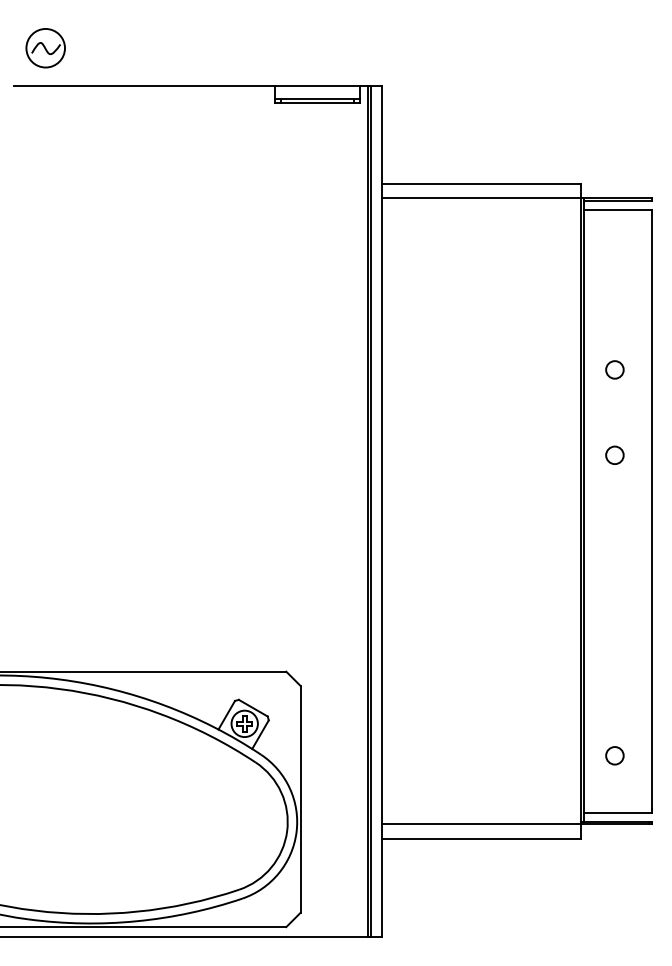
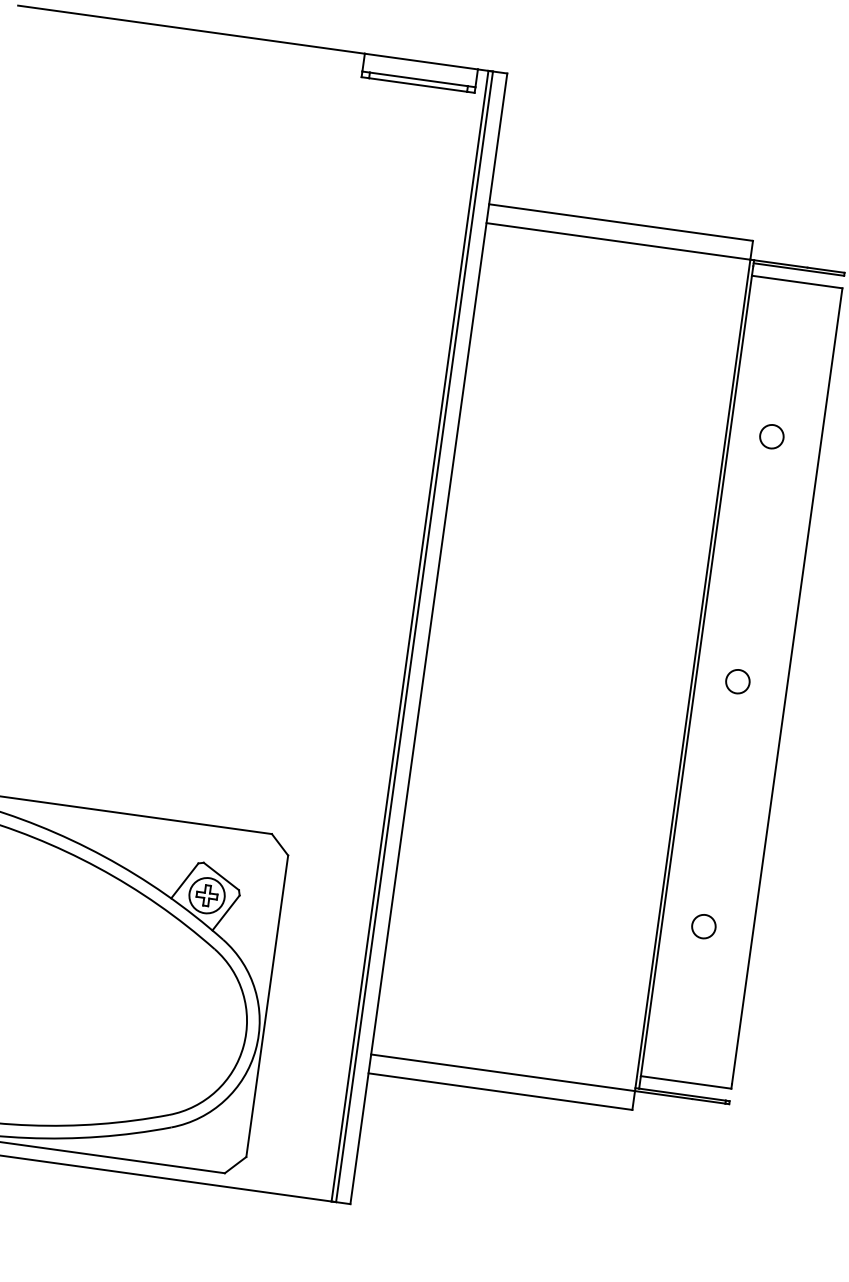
circle: (614, 369) -> (771, 436), moved
circle: (614, 454) -> (737, 680), moved
circle: (614, 755) -> (703, 926), moved

